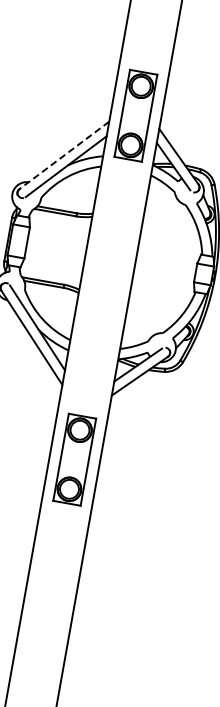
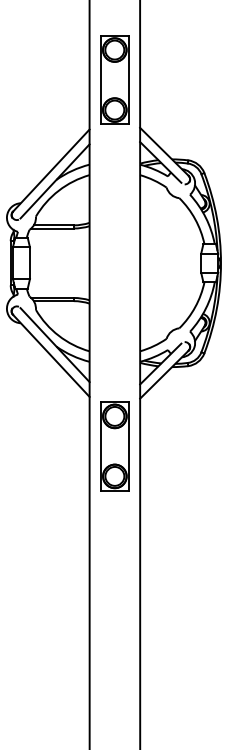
part: (135, 115) -> (114, 79), moved
line: (63, 155) -> (50, 170), dashed -> solid
part: (74, 459) -> (114, 446), moved

